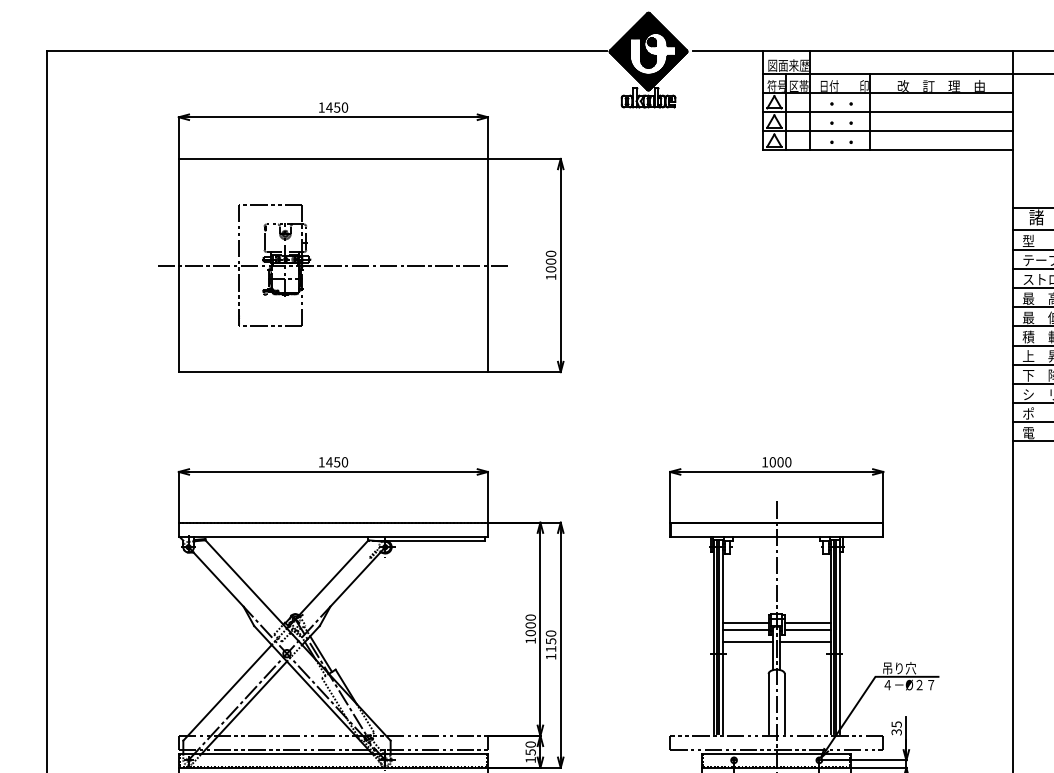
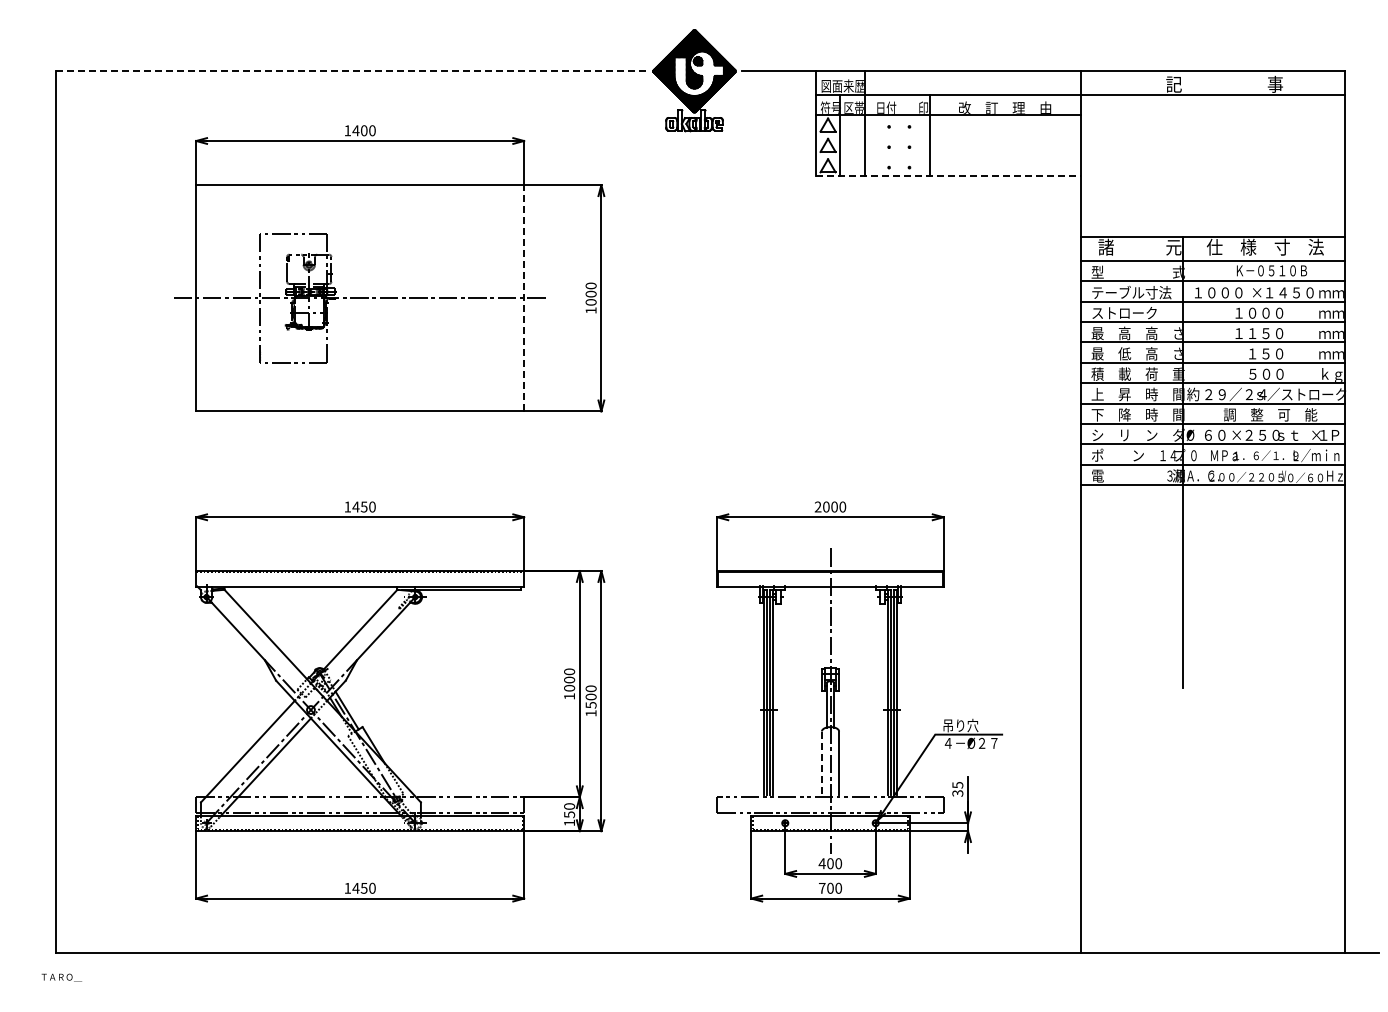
line: (327, 51) -> (353, 71), solid -> dashed
text: (336, 107) -> (363, 130), 1450 -> 1400
line: (887, 112) -> (948, 135), removed
line: (887, 130) -> (948, 155), removed
line: (887, 150) -> (948, 176), solid -> dashed
line: (488, 264) -> (524, 297), solid -> dashed
text: (764, 461) -> (817, 506), 1000 -> 2000
line: (745, 622) -> (797, 677), removed
line: (806, 622) -> (862, 677), removed
line: (745, 630) -> (797, 685), removed
line: (806, 630) -> (862, 685), removed
line: (747, 641) -> (799, 697), removed
line: (804, 641) -> (860, 697), removed
text: (550, 644) -> (590, 700), 1150 -> 1500
line: (768, 704) -> (821, 763), solid -> dashed

